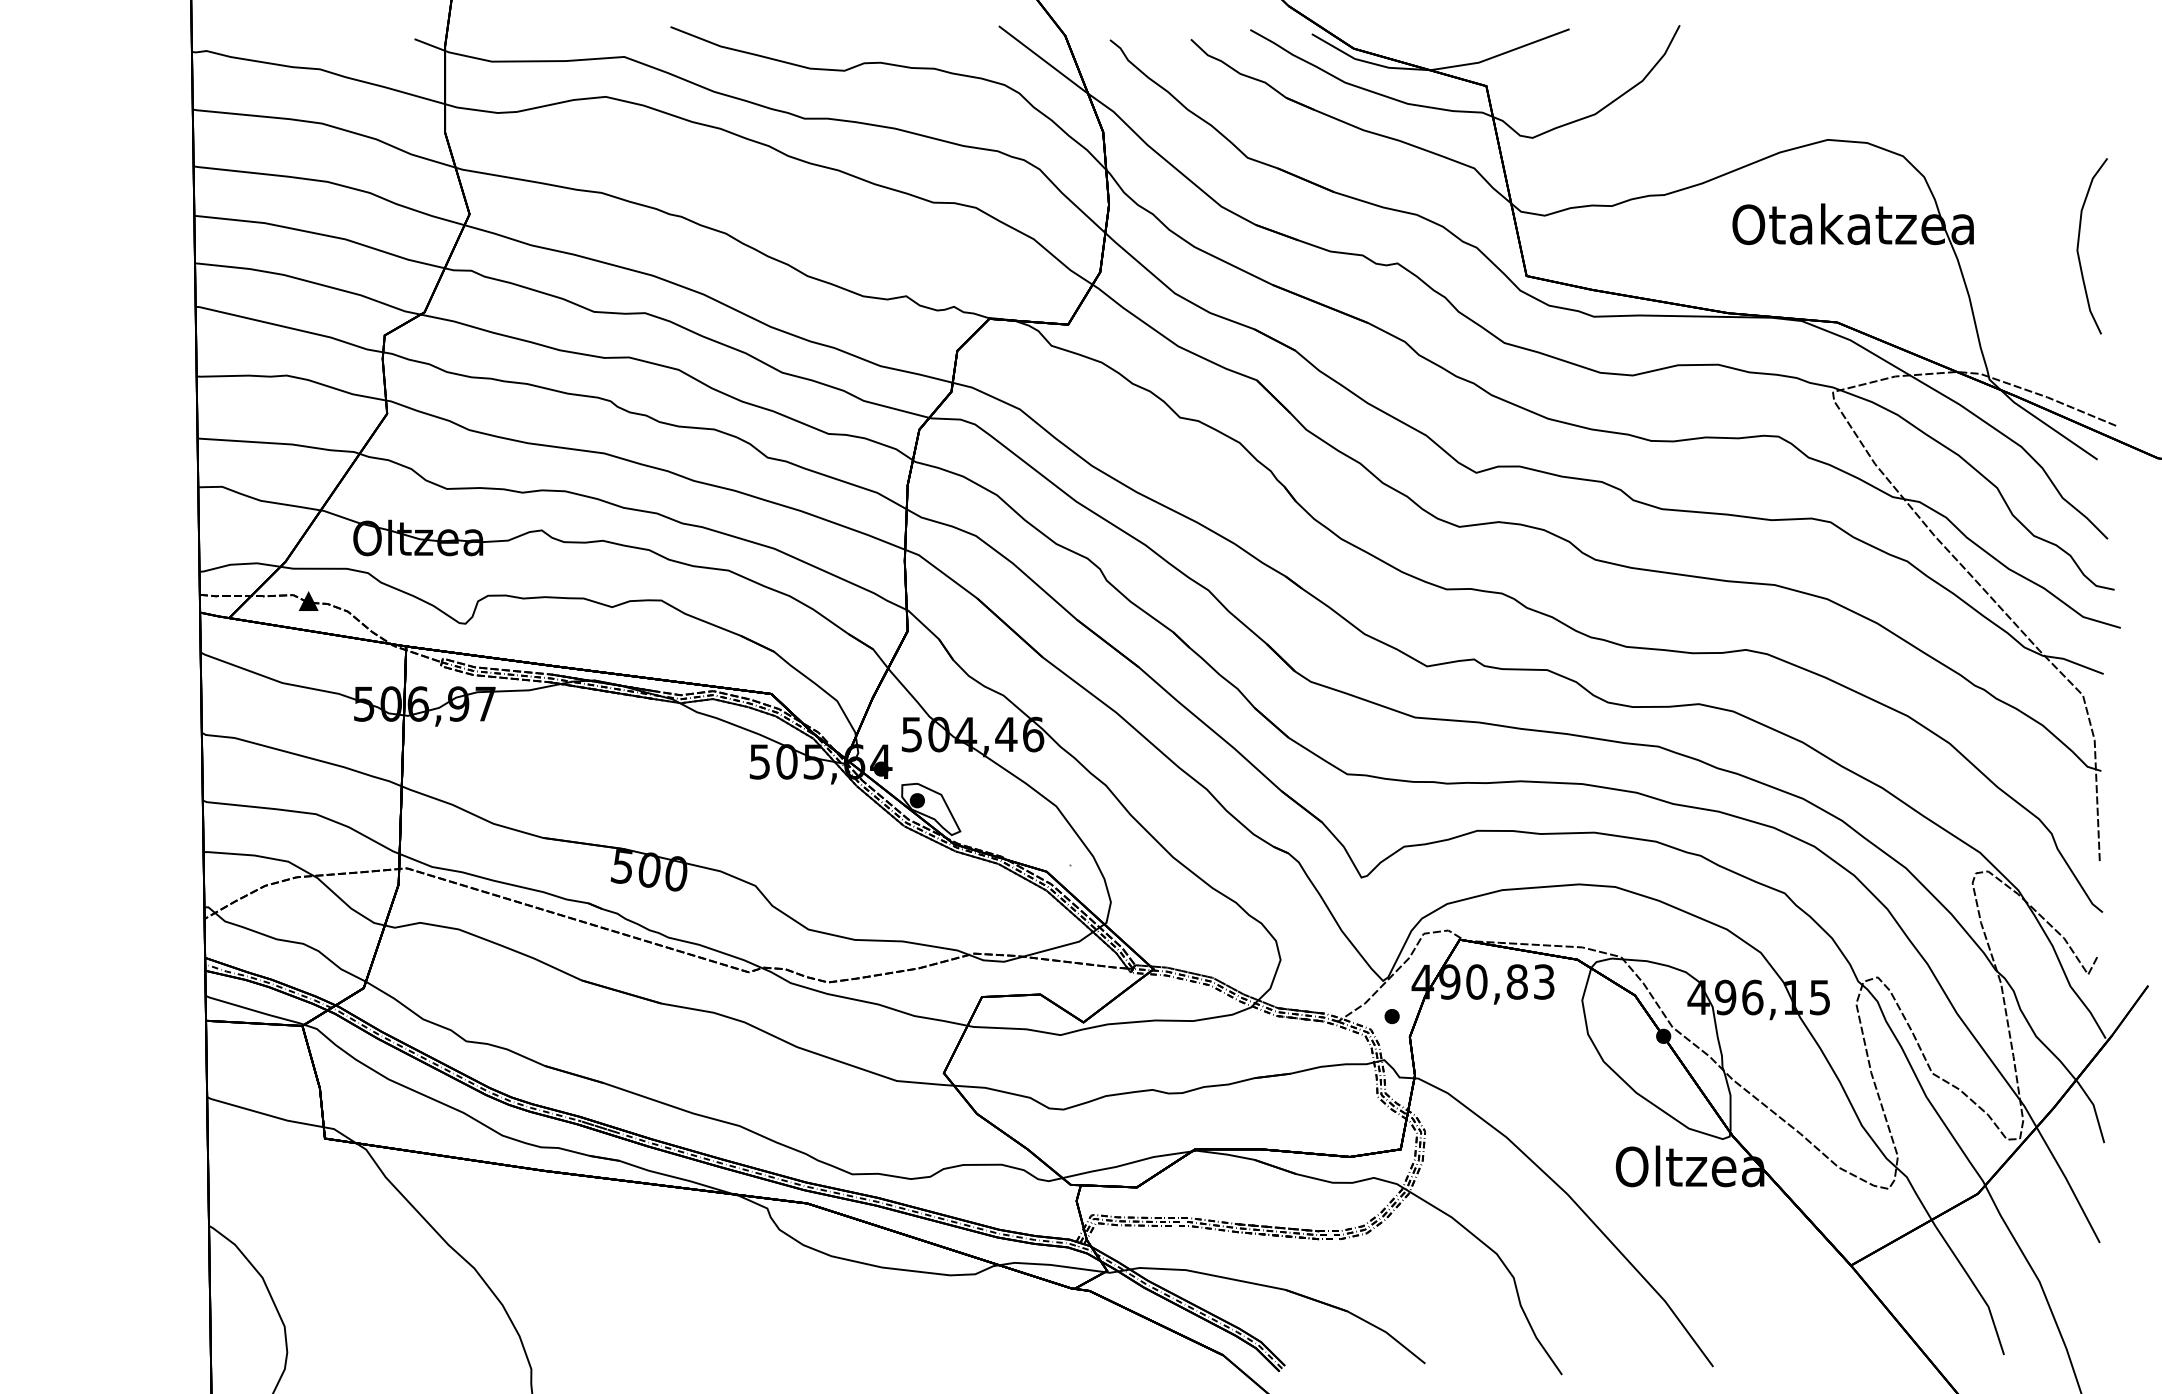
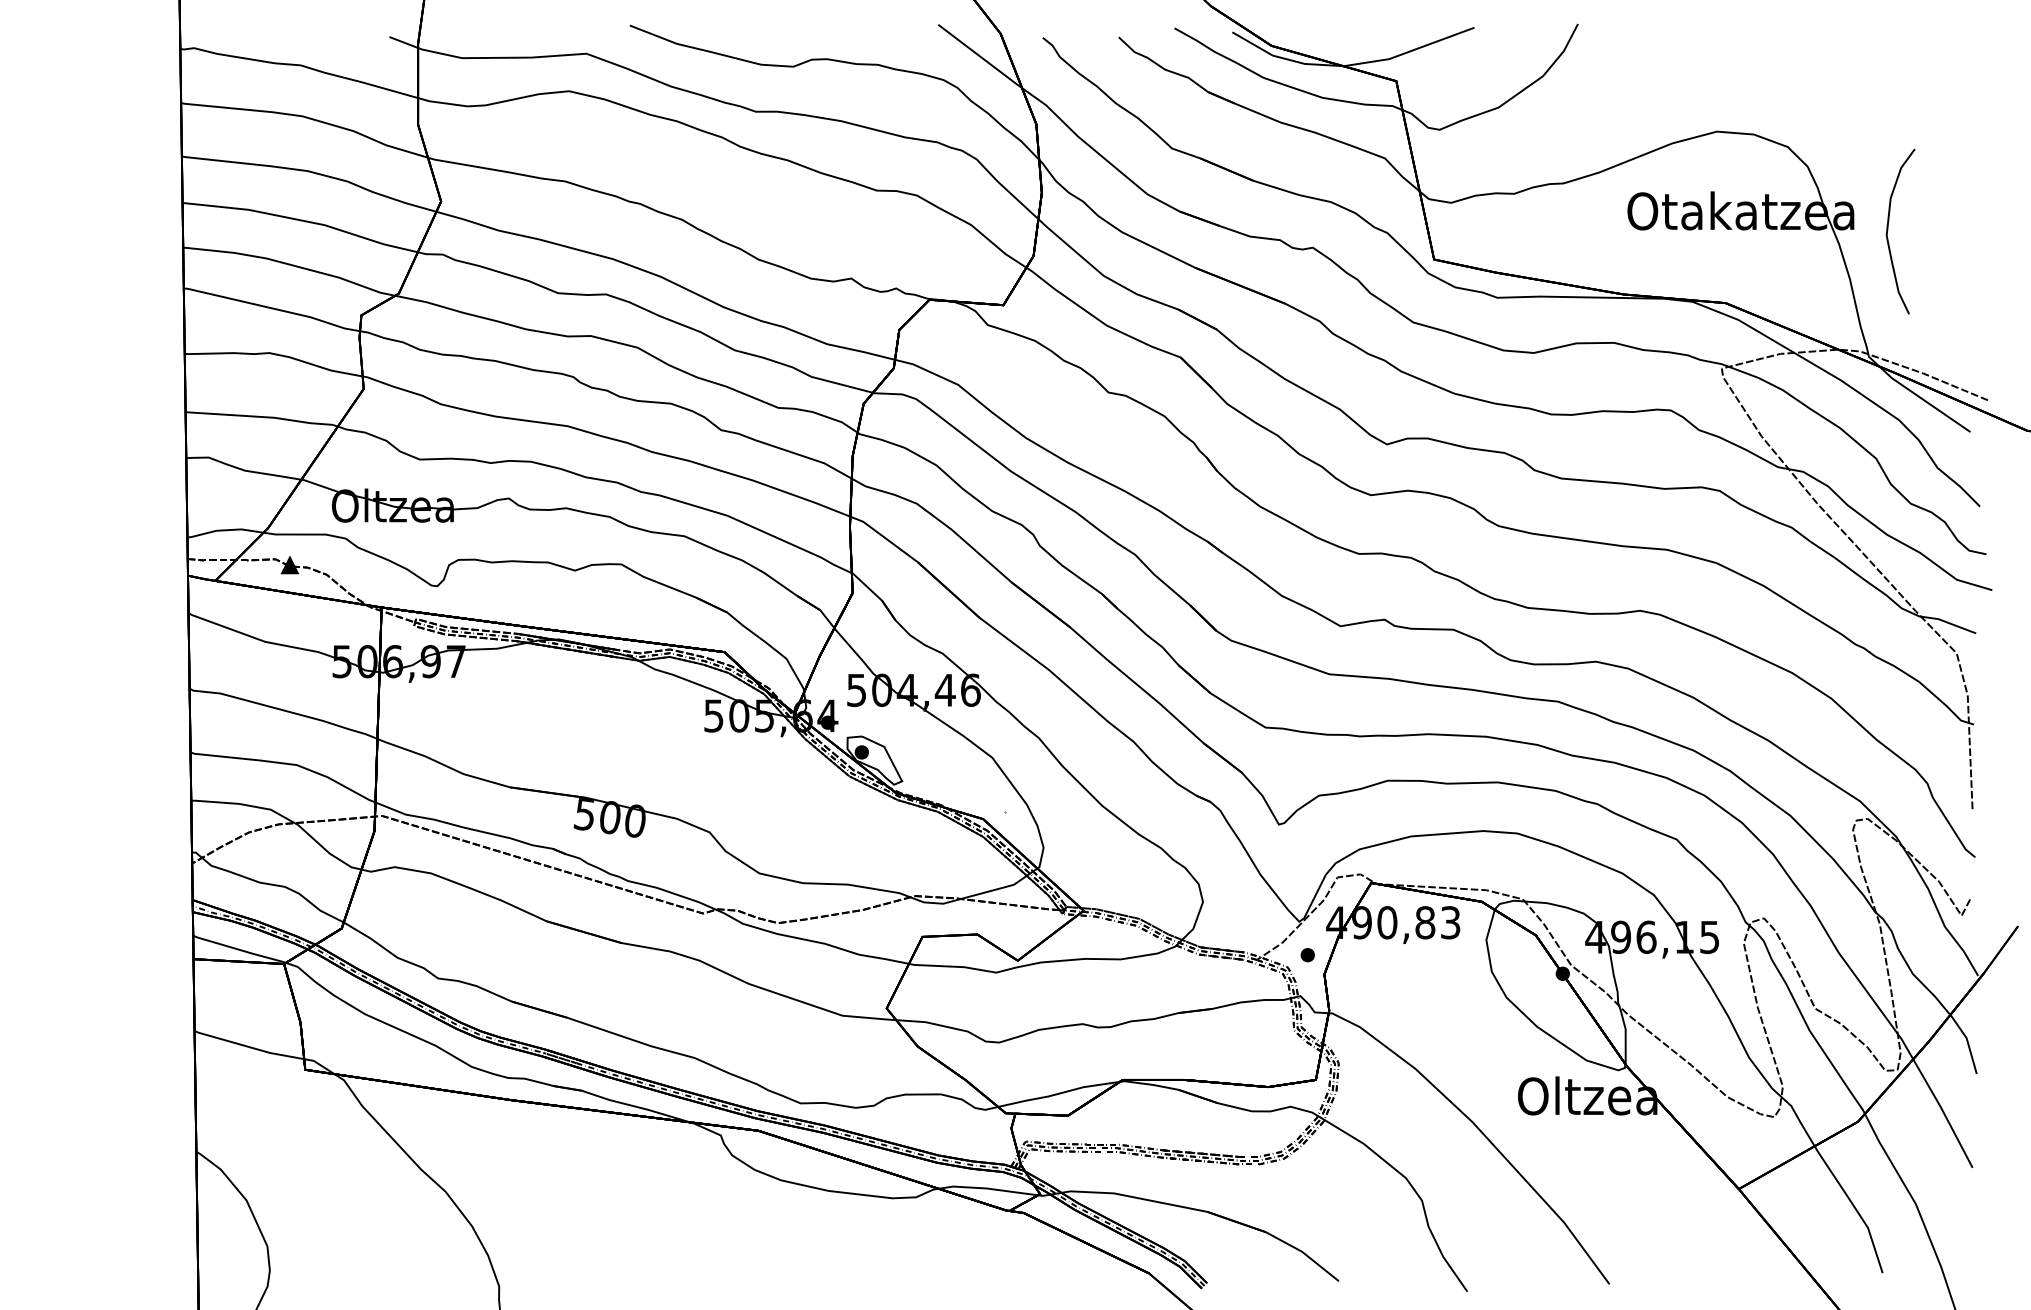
curve: (2079, 242) -> (1888, 228), moved

